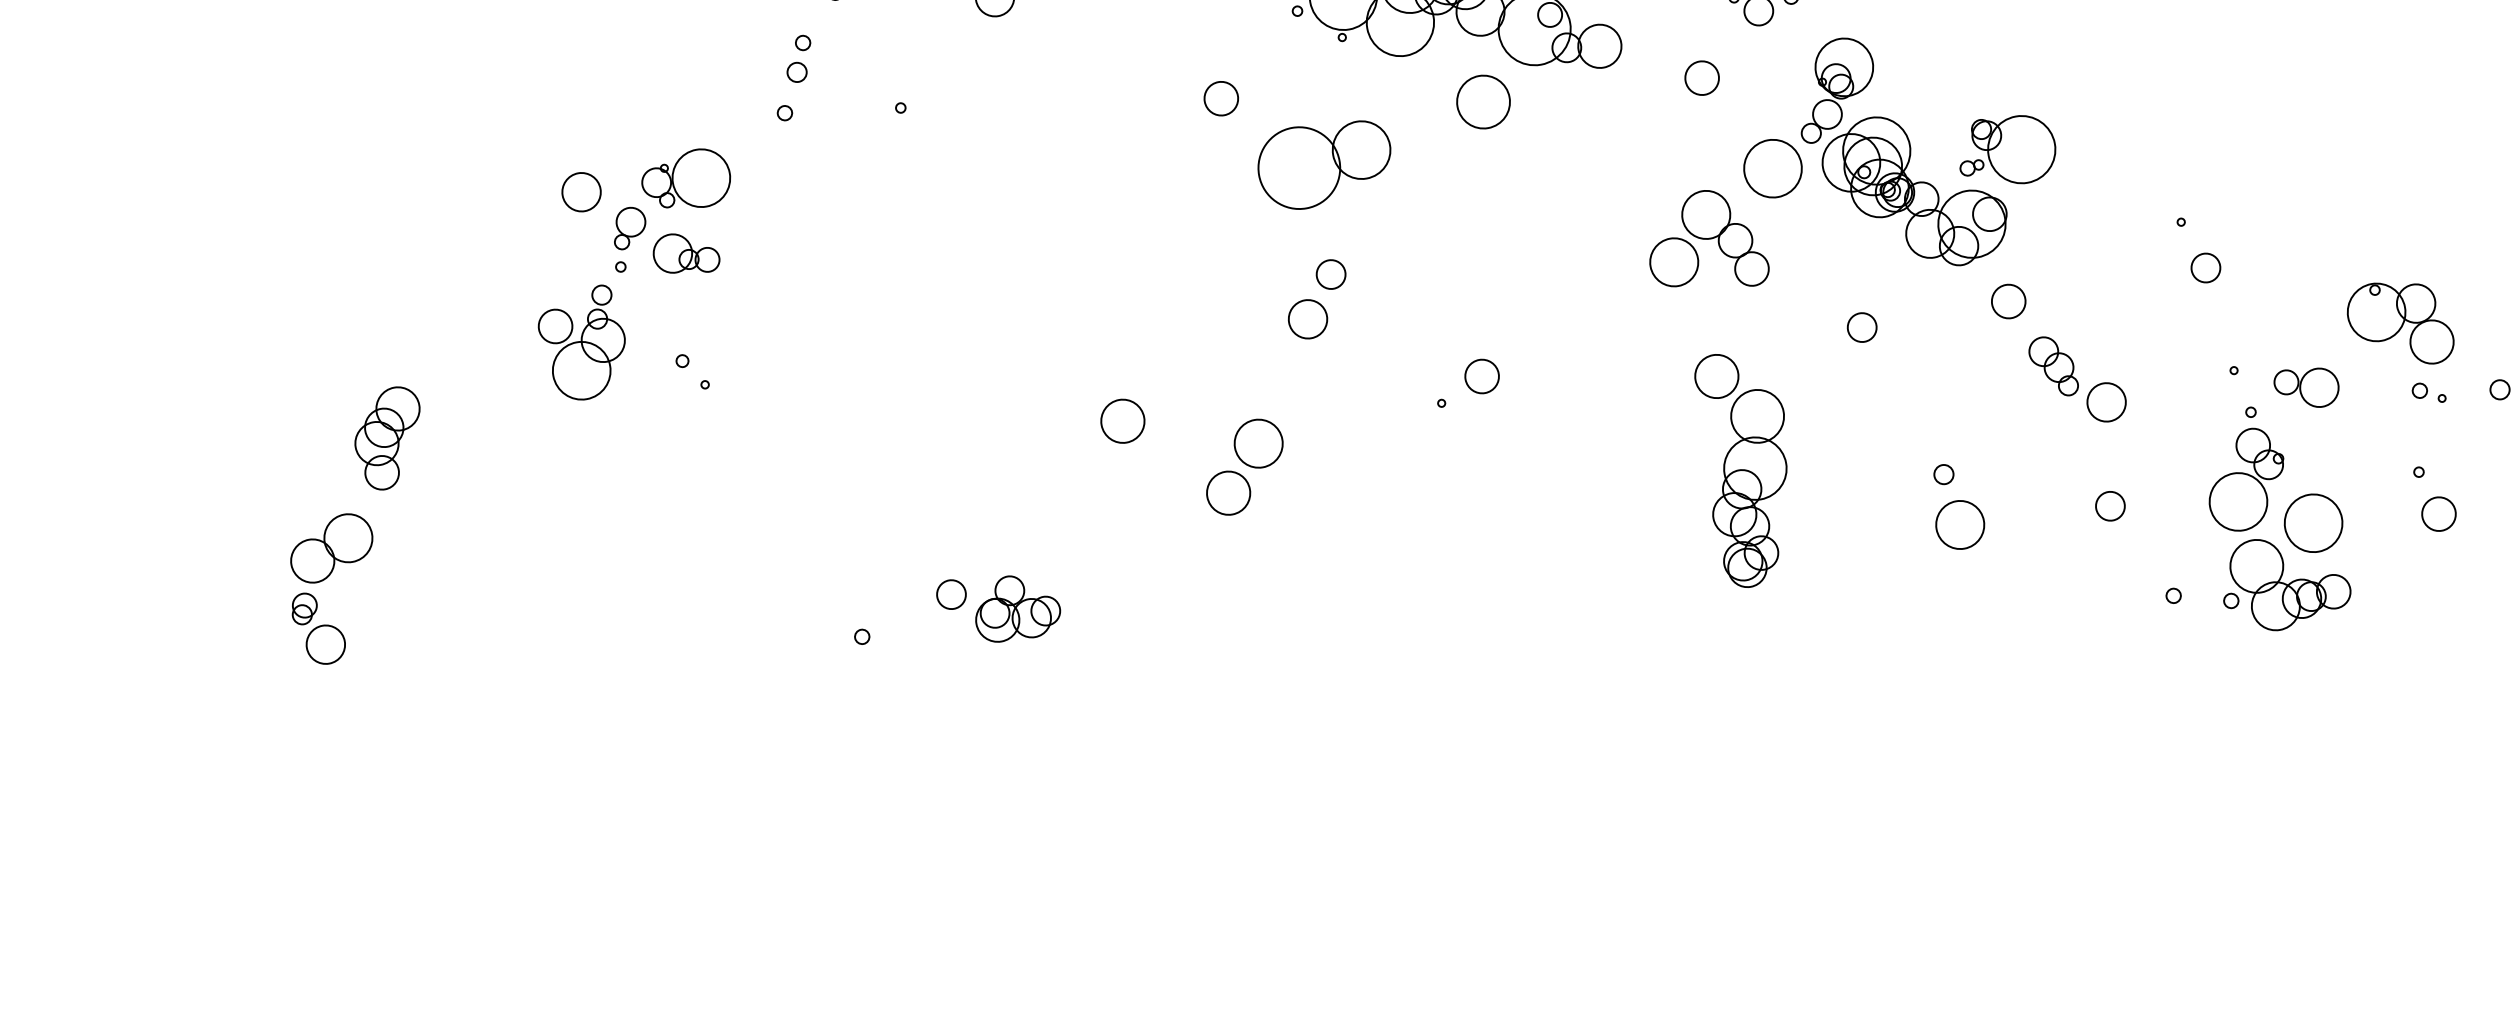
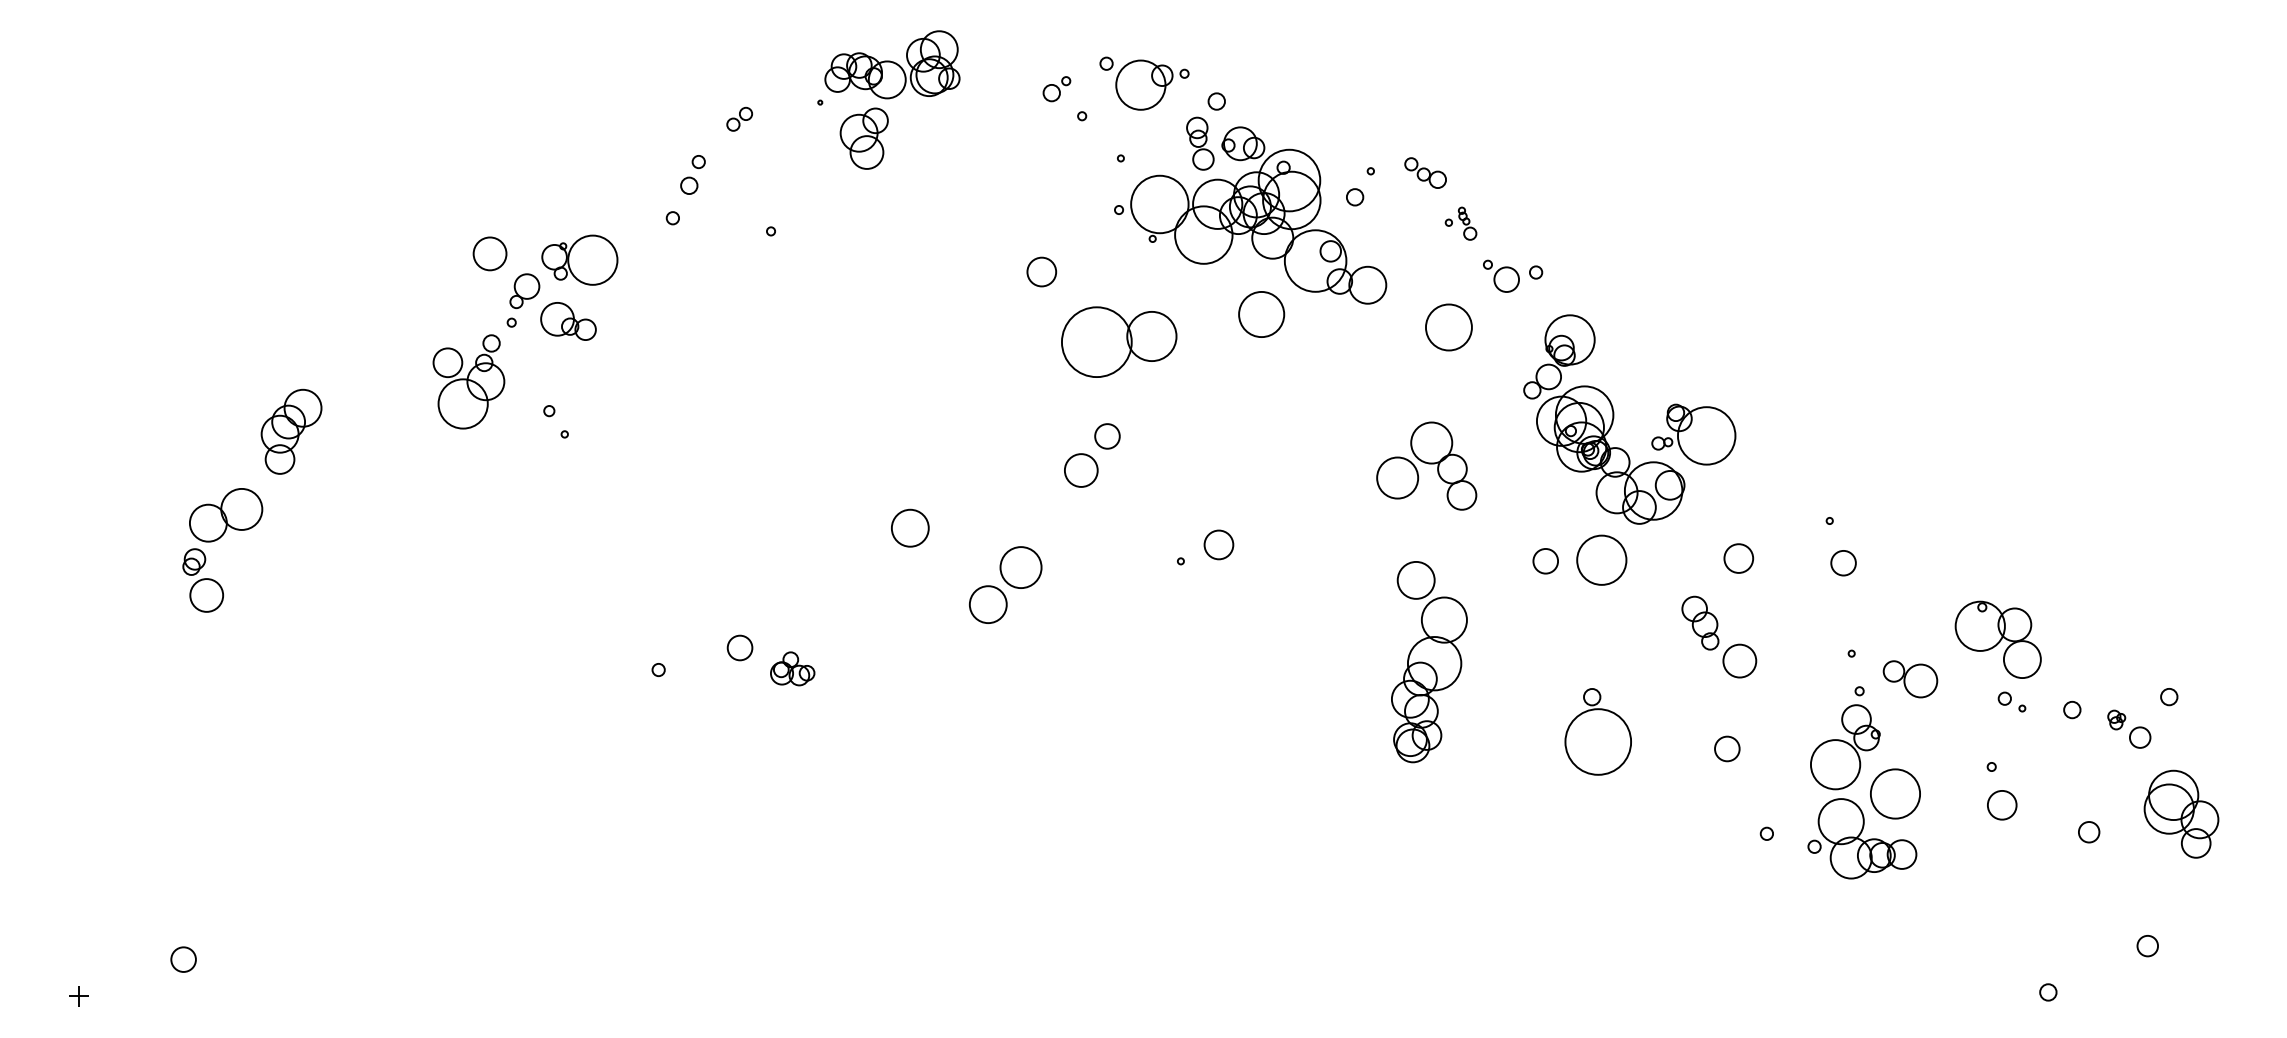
circle: (1701, 78) -> (1448, 327), size x1.6
circle: (1772, 167) -> (1601, 559), moved
circle: (2008, 301) -> (1738, 558), moved
circle: (1959, 524) -> (1597, 741), size x1.6
part: (1016, 607) -> (792, 668), size x0.6

